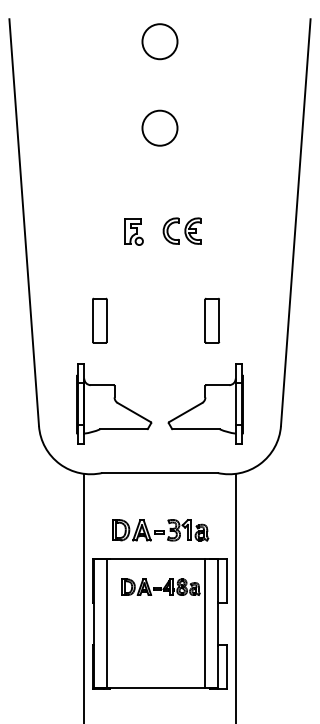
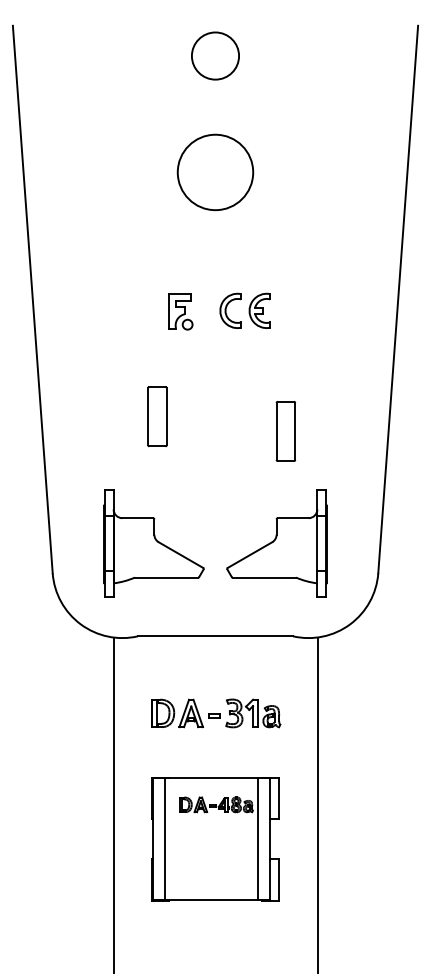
circle: (159, 127) -> (214, 171), size x1.6
part: (99, 320) -> (156, 416), moved
part: (159, 623) -> (214, 838), size x0.7

